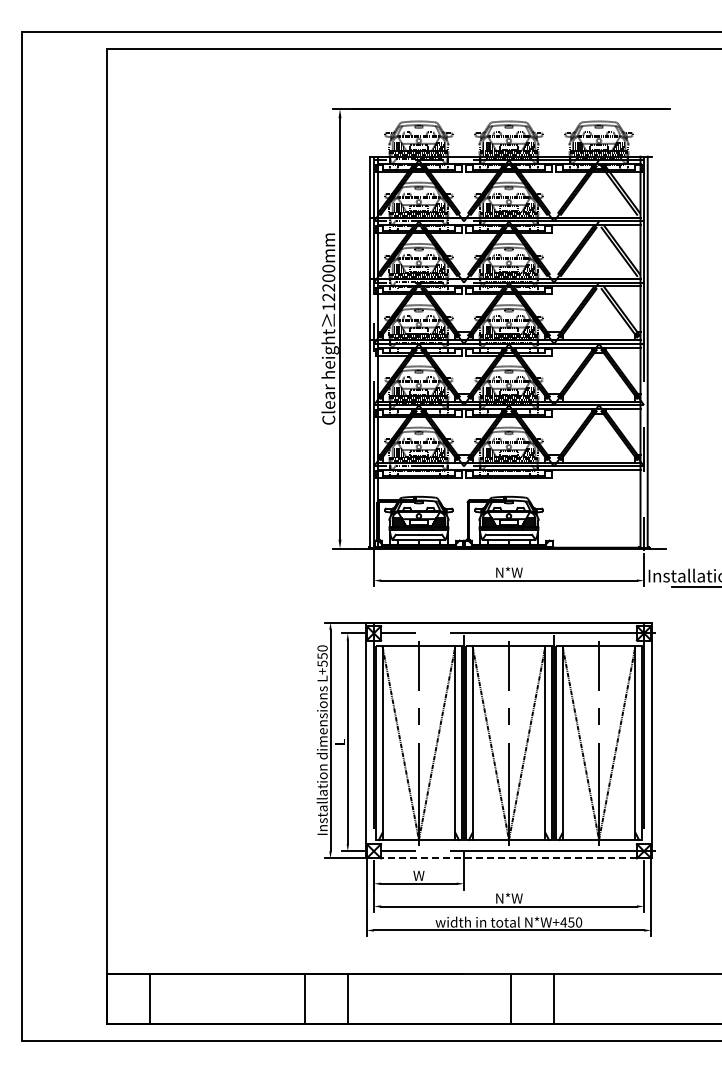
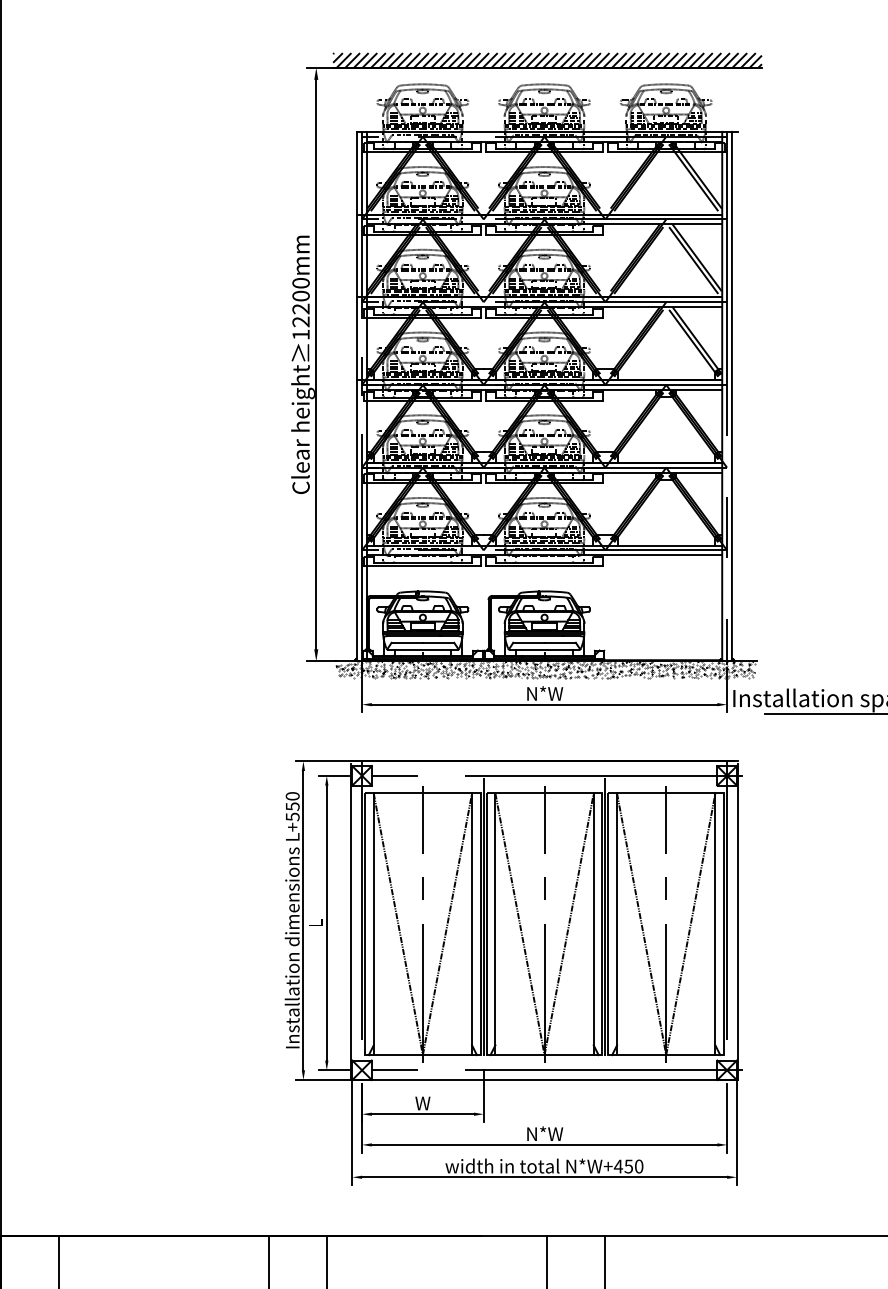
hatch: (510, 103) -> (546, 60), added
hatch: (509, 554) -> (545, 669), added
line: (509, 858) -> (545, 1080), dashed -> solid

